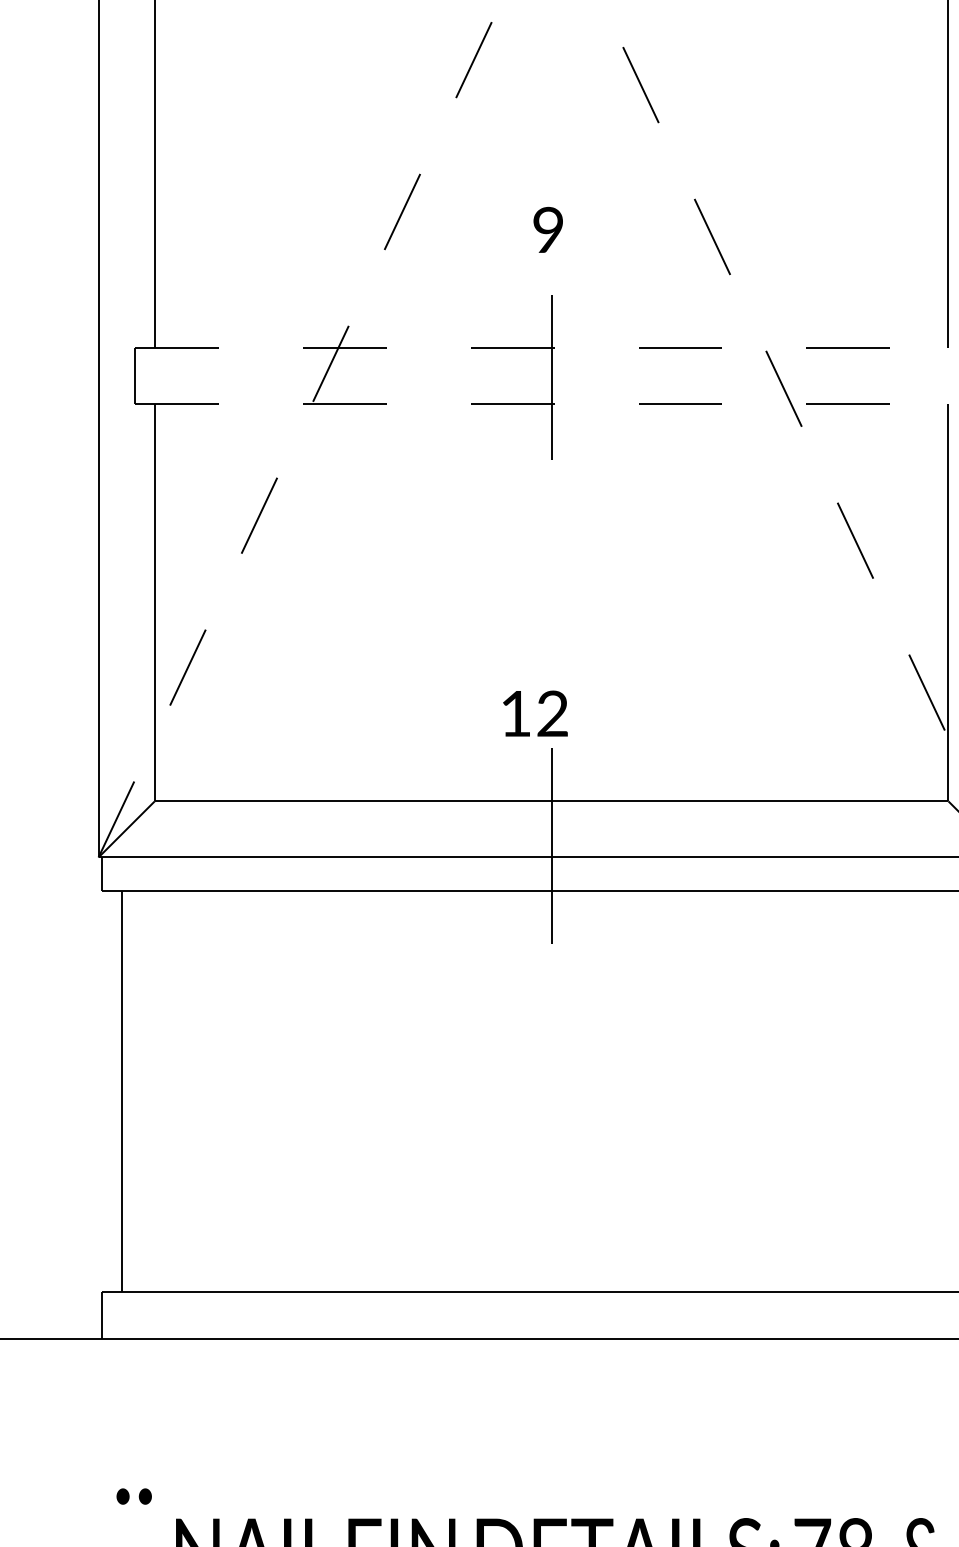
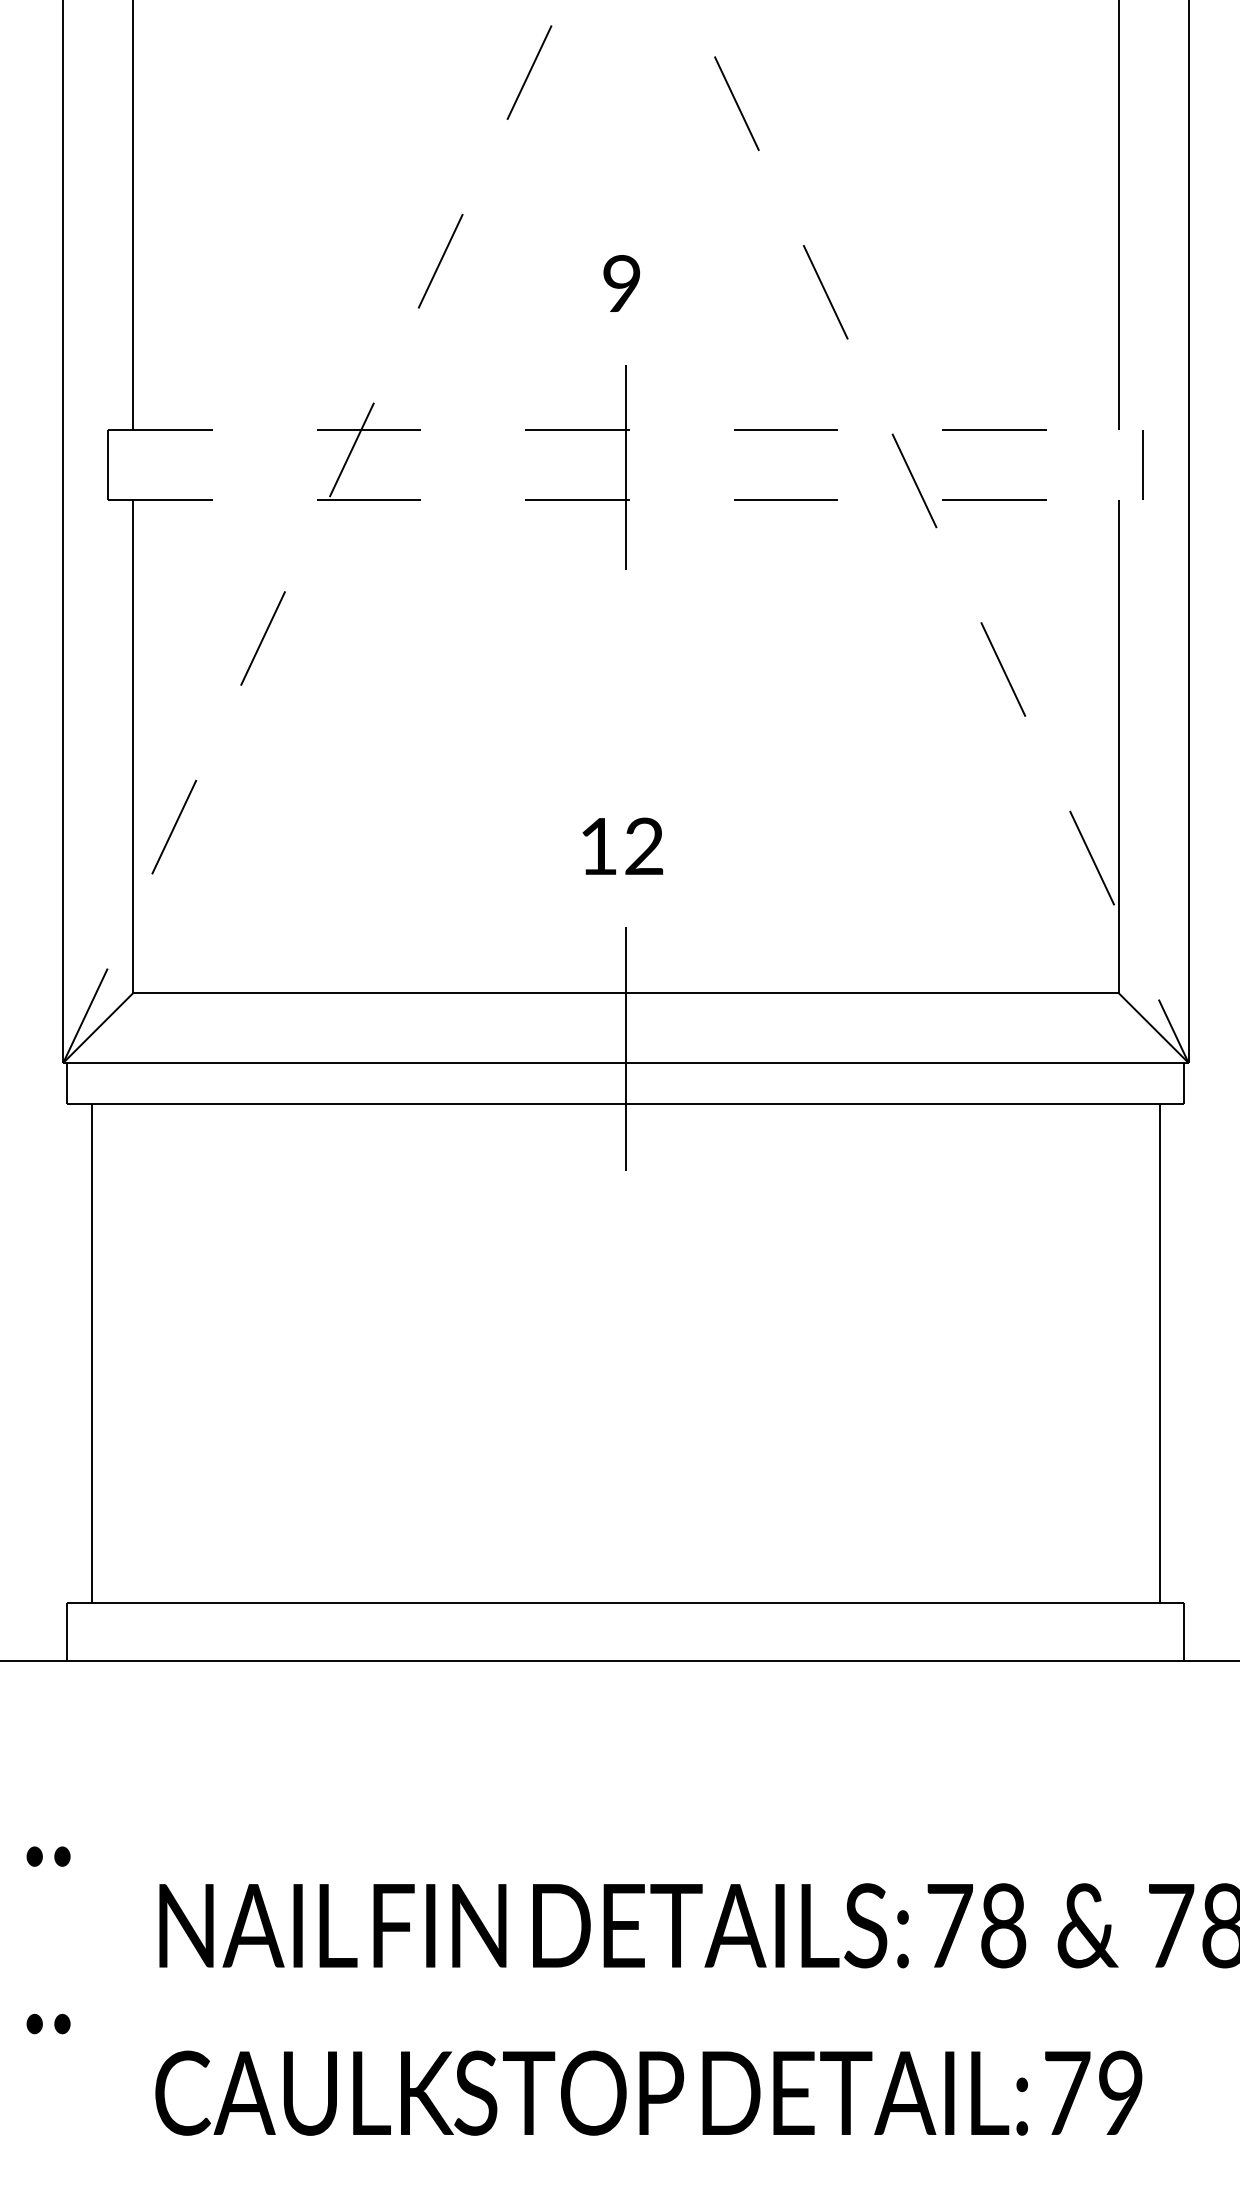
text: (535, 712) -> (622, 845), moved
text: (134, 1496) -> (48, 1856), moved

